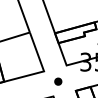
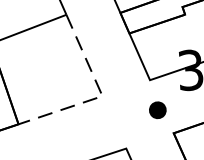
line: (44, 71) -> (103, 96), solid -> dashed
part: (58, 81) -> (158, 109), moved

